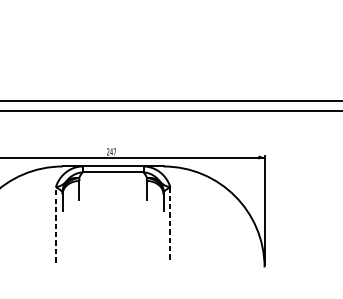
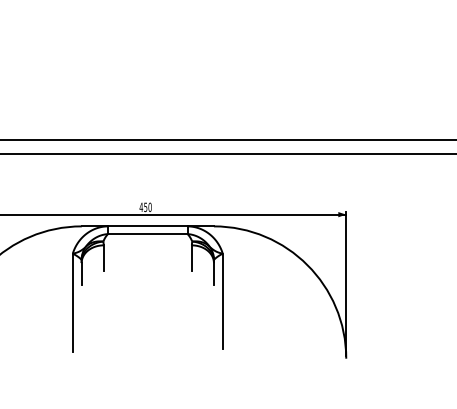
text: (111, 152) -> (145, 207), 247 -> 450
line: (170, 223) -> (222, 301), dashed -> solid
line: (55, 224) -> (72, 302), dashed -> solid

